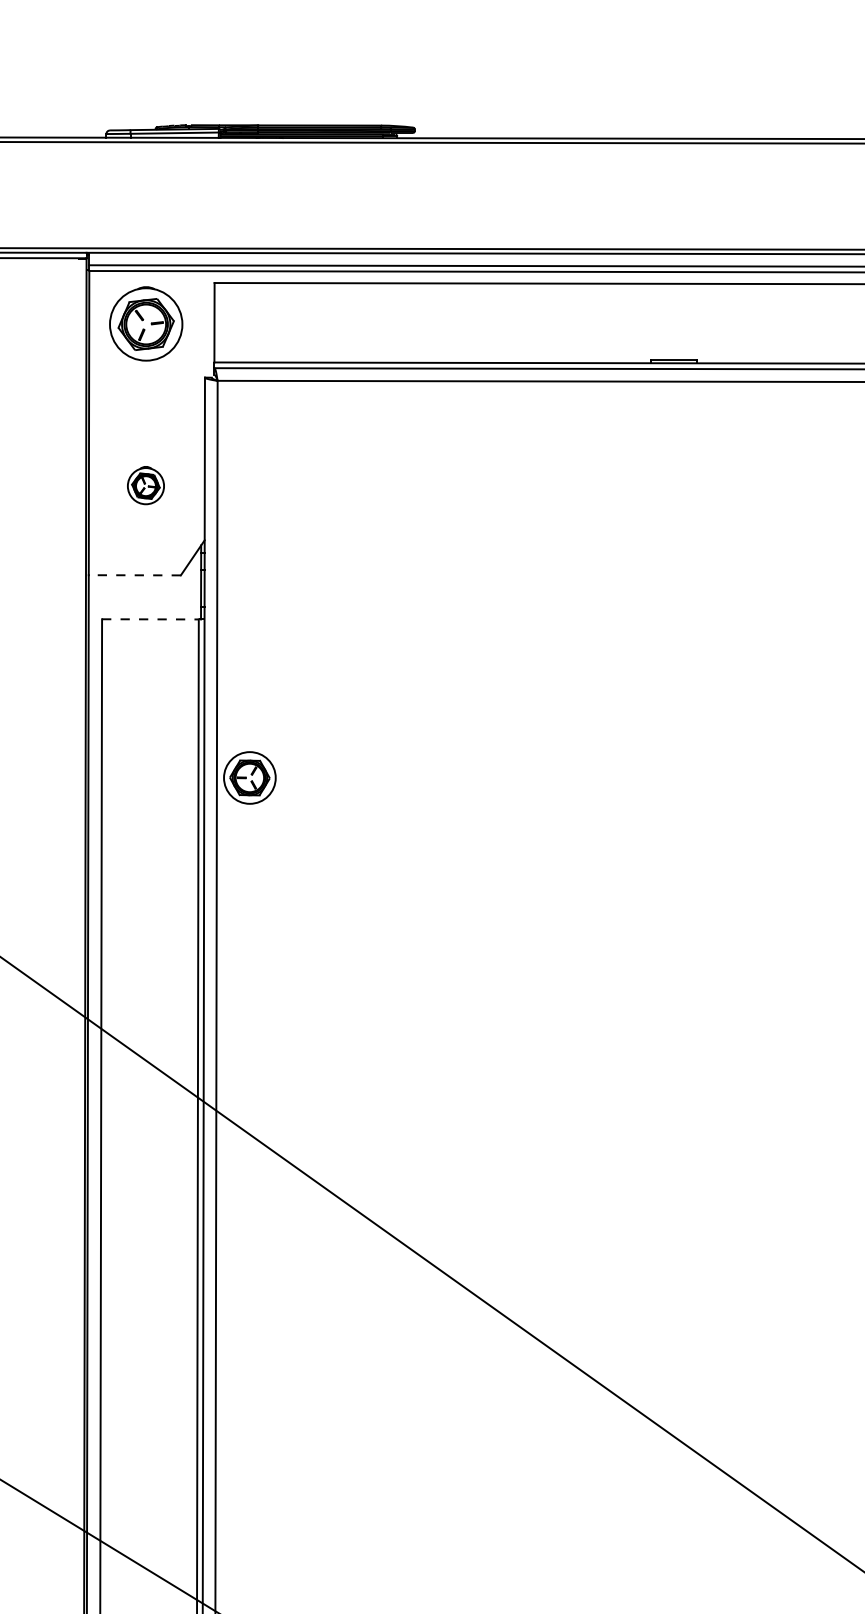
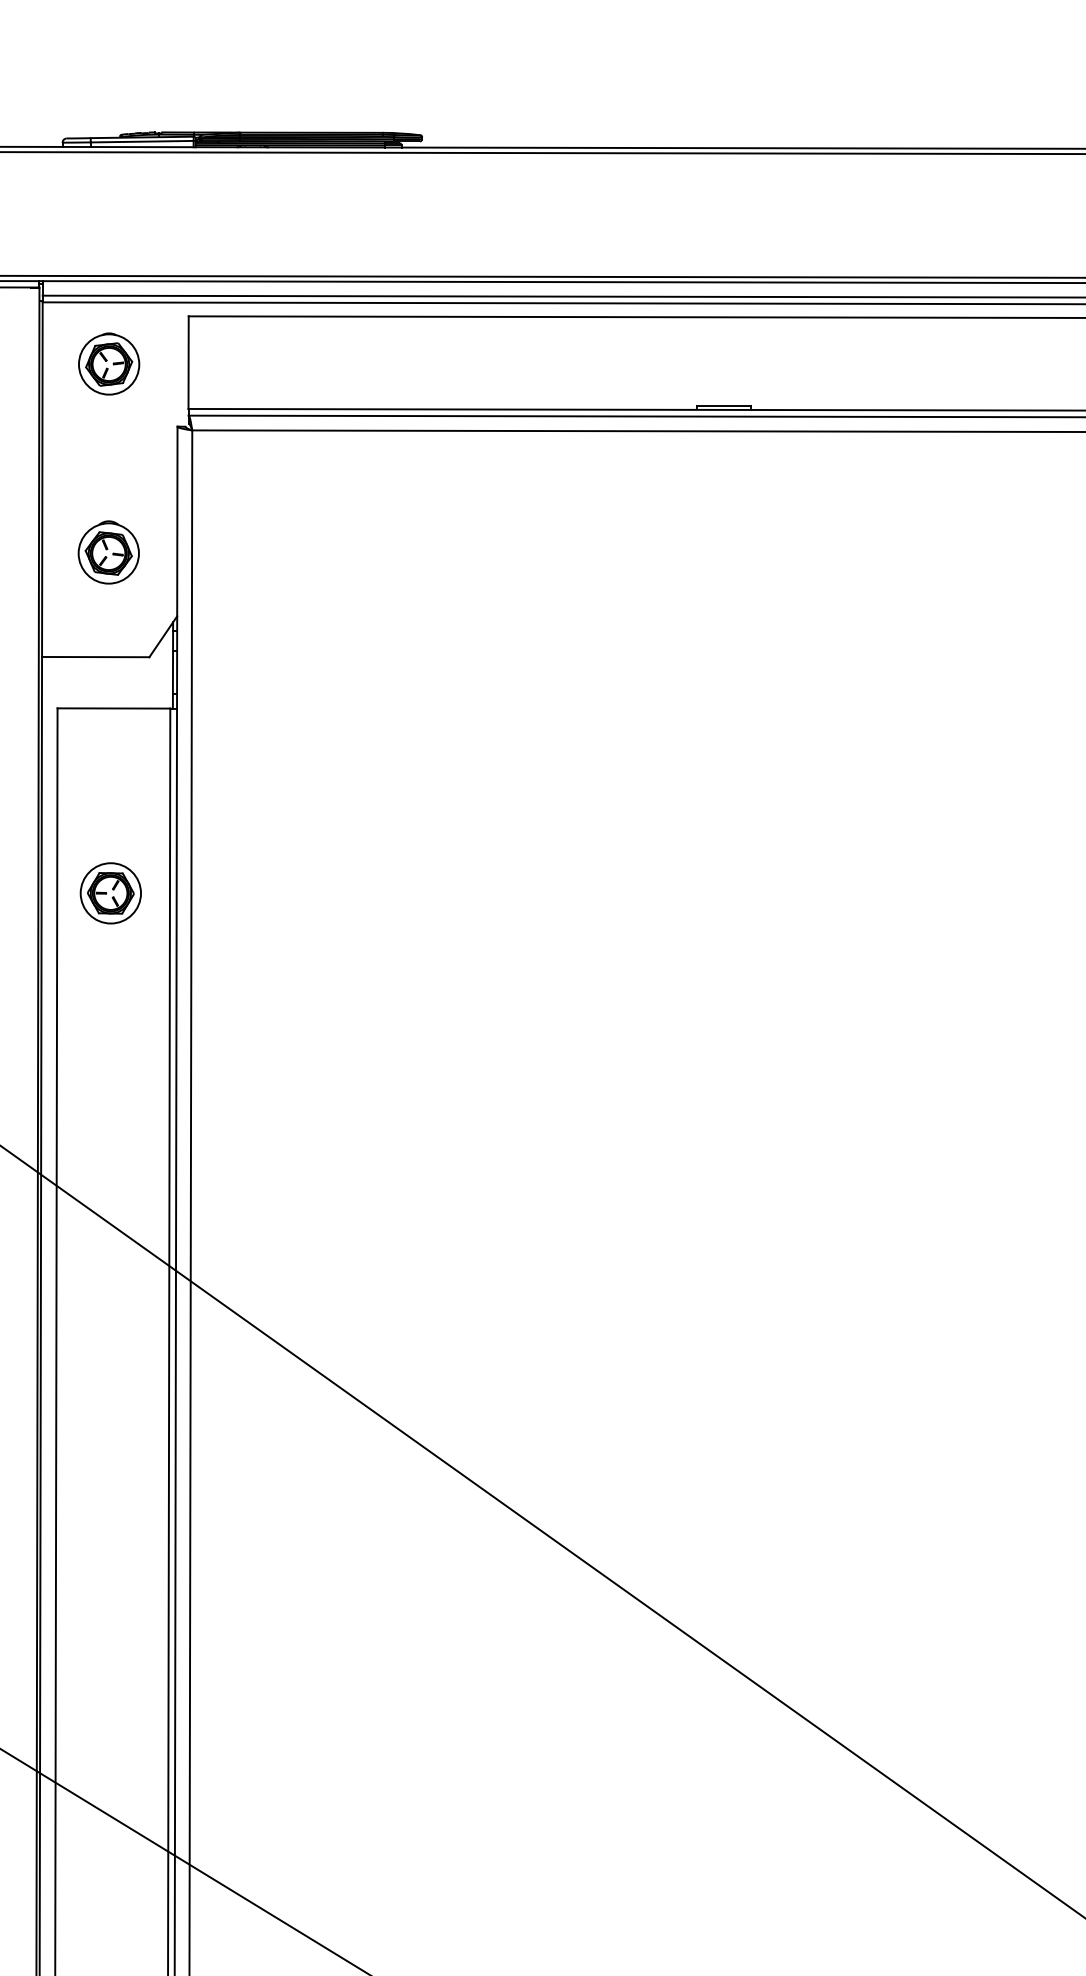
part: (146, 323) -> (109, 363), size x0.71
part: (145, 485) -> (108, 552), size x1.43
line: (134, 575) -> (95, 657), dashed -> solid
line: (150, 619) -> (114, 708), dashed -> solid
part: (249, 778) -> (110, 893), moved

